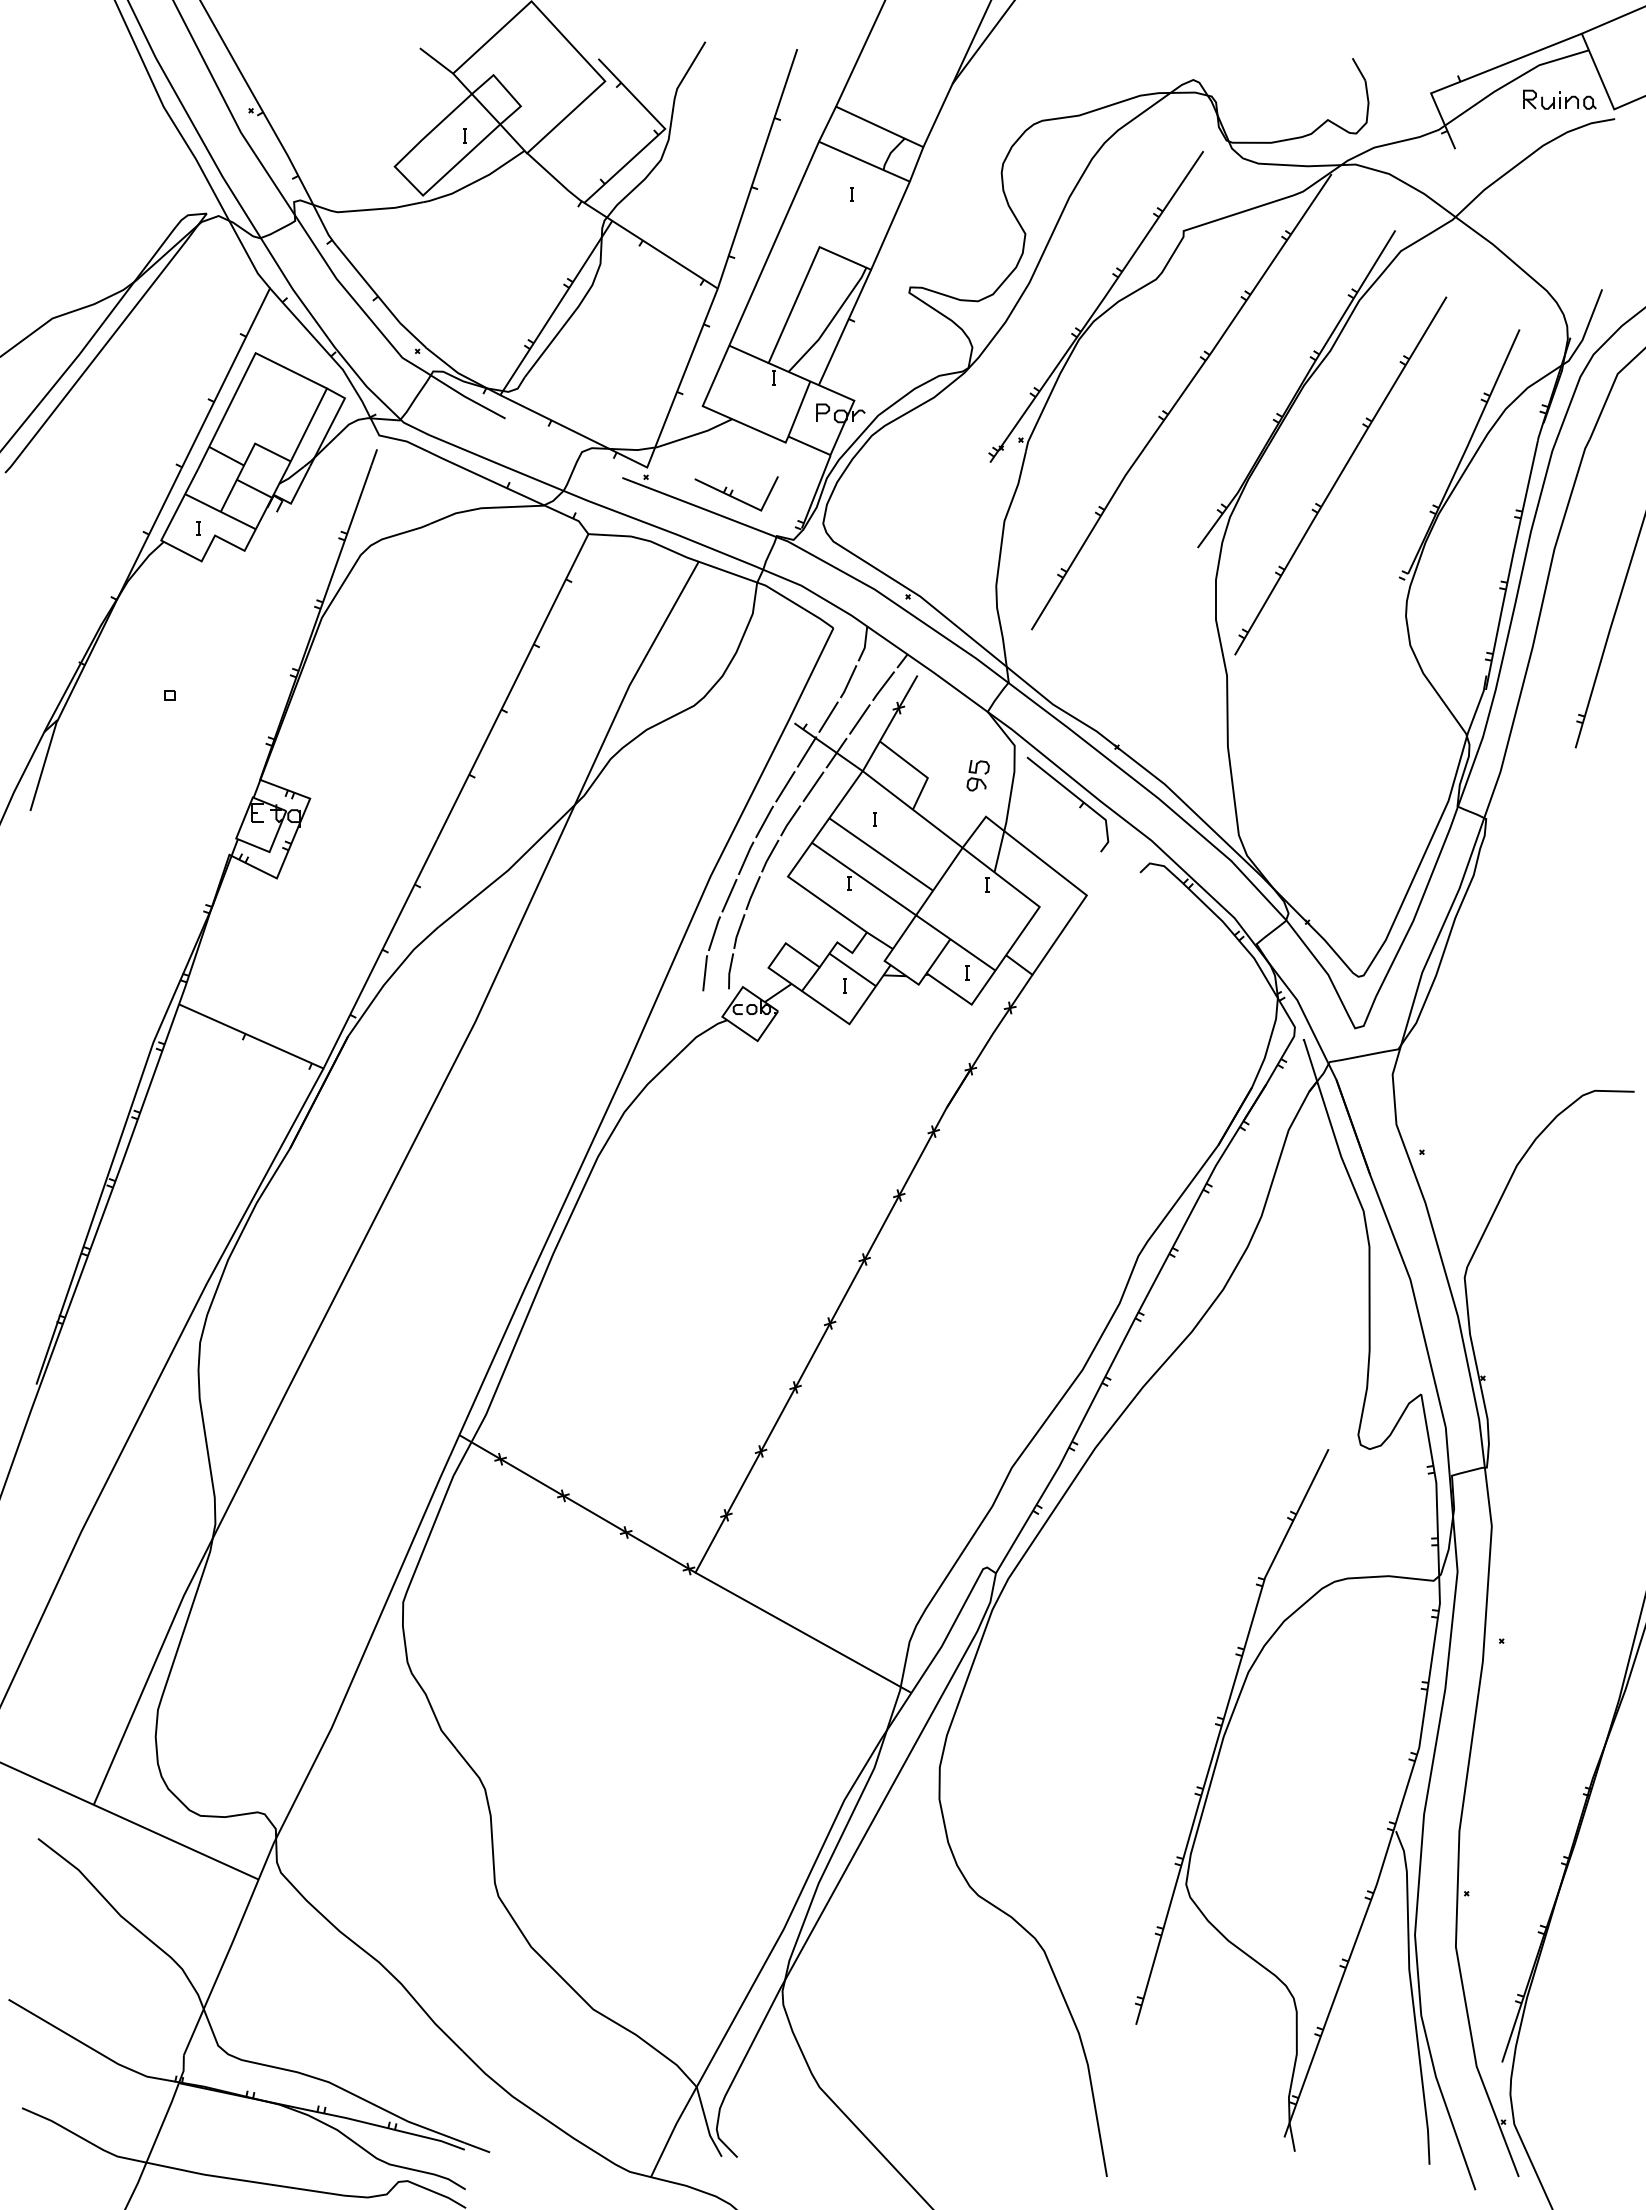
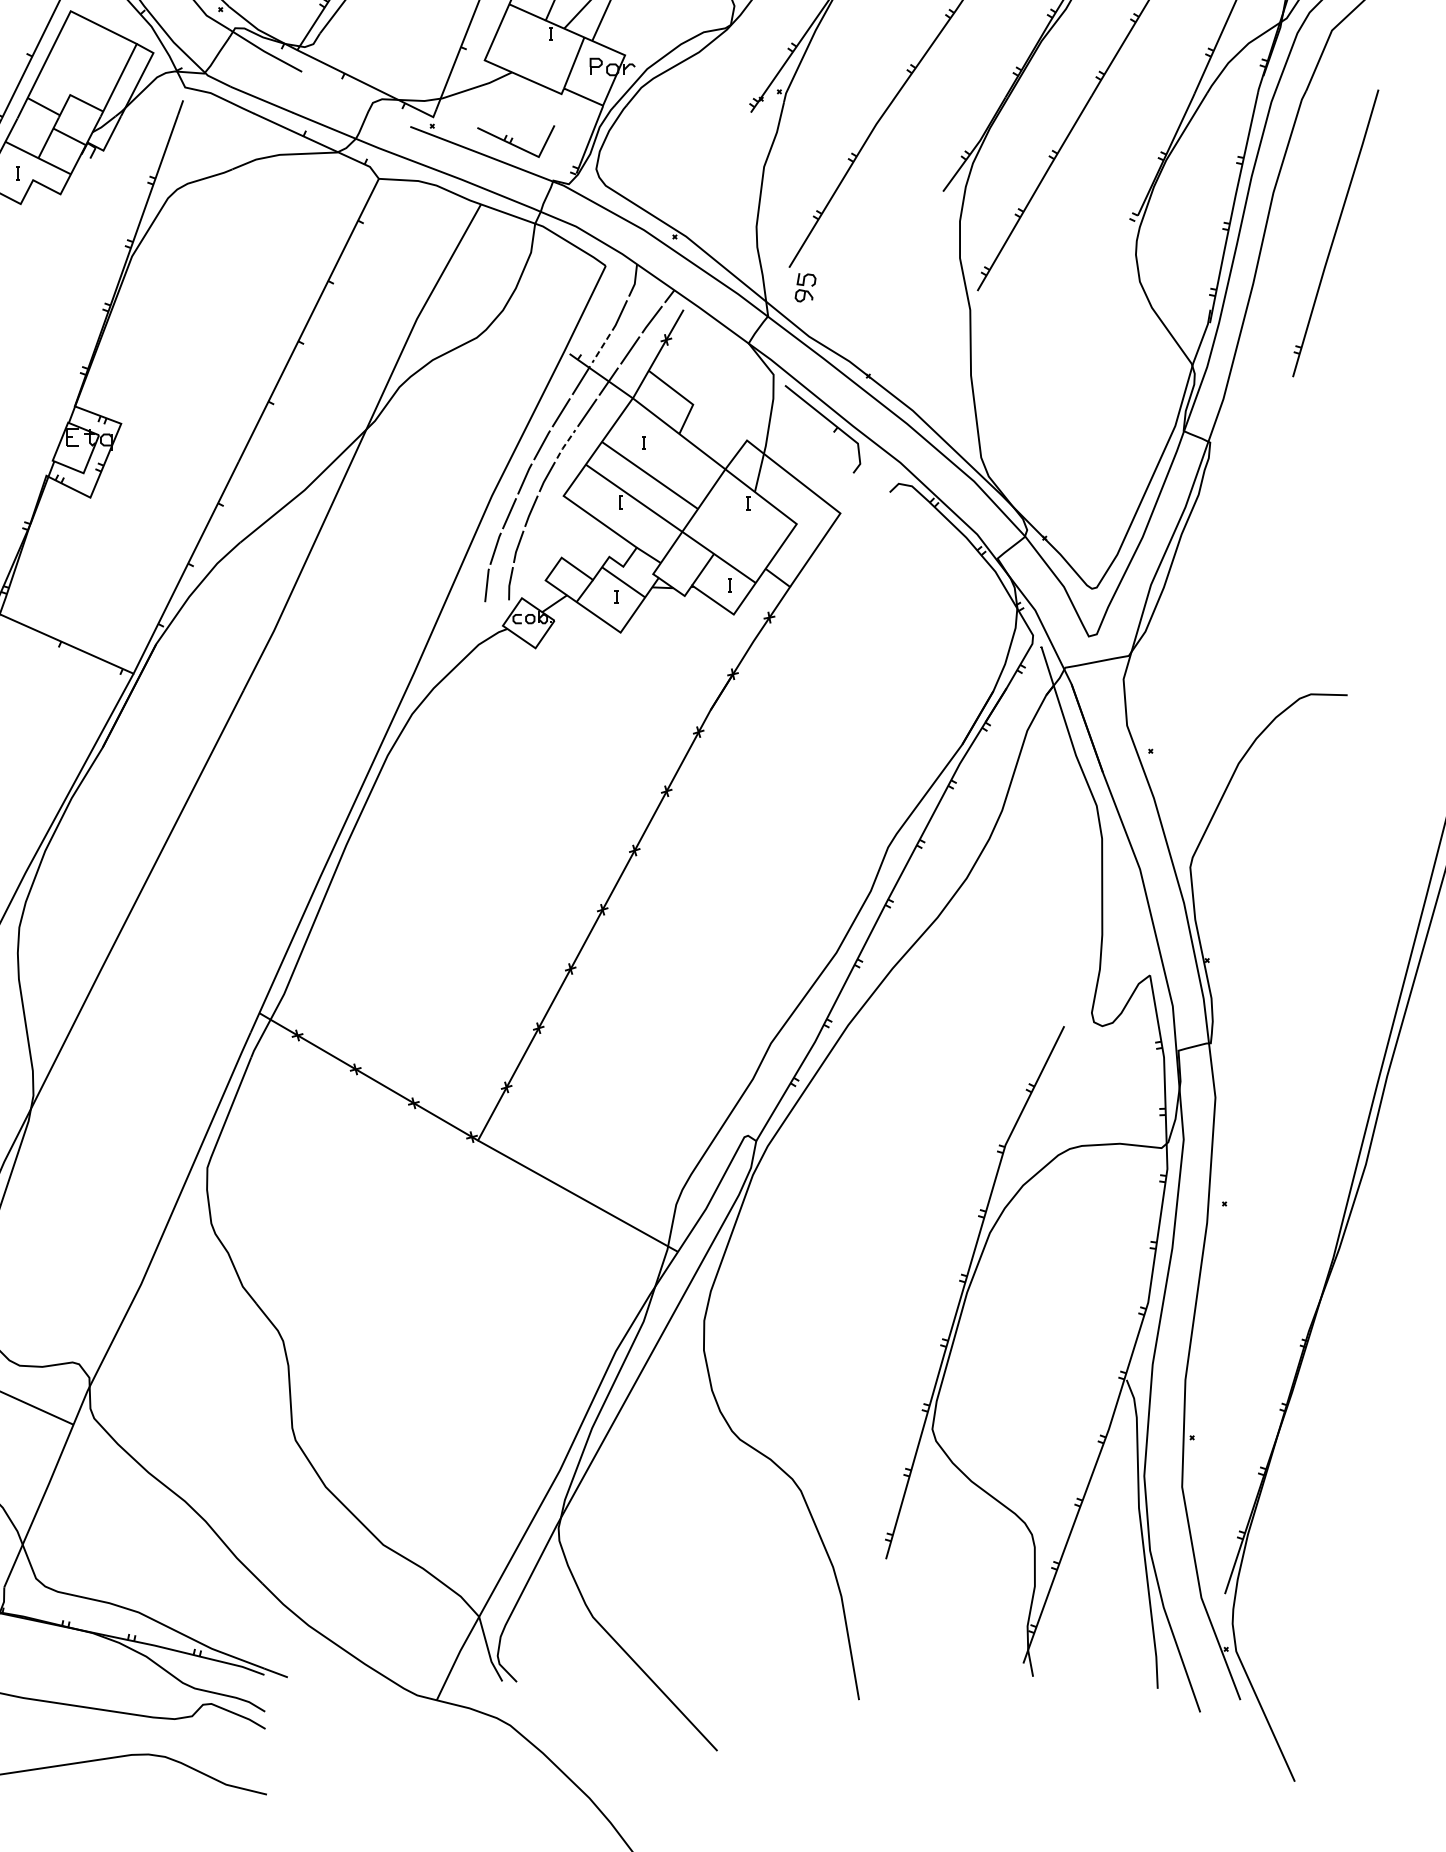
line: (828, 717) -> (601, 348), solid -> dashed
part: (977, 775) -> (804, 287), moved
line: (790, 820) -> (566, 444), solid -> dashed

